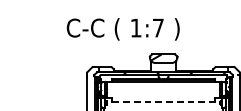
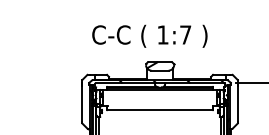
text: (122, 28) -> (149, 35), moved
line: (163, 101) -> (160, 110), dashed -> solid

